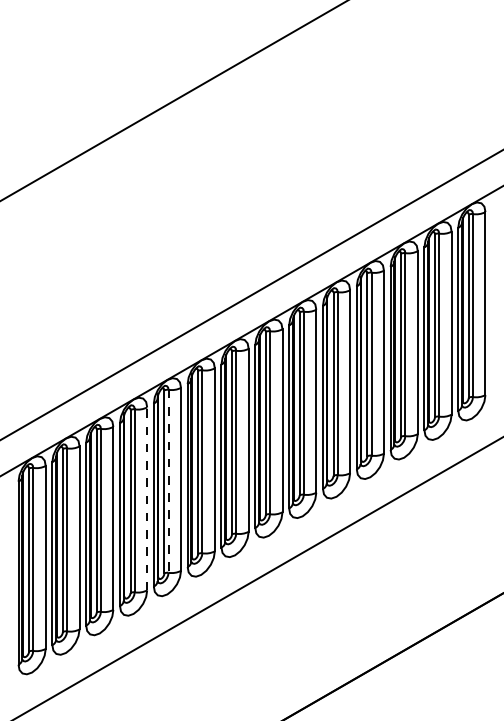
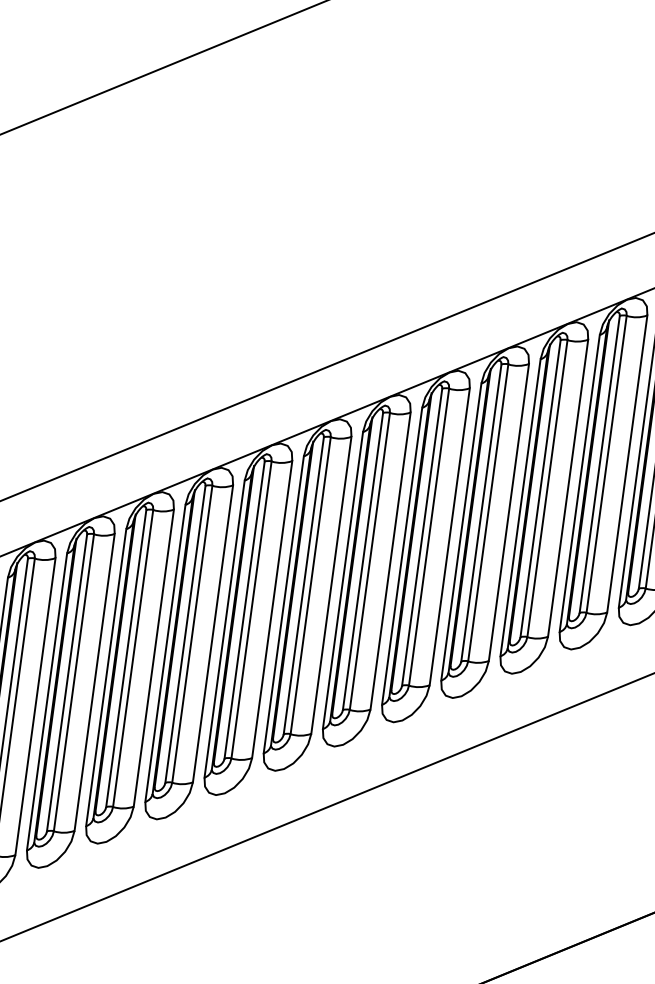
line: (168, 481) -> (251, 610), dashed -> solid
line: (147, 498) -> (213, 633), dashed -> solid

